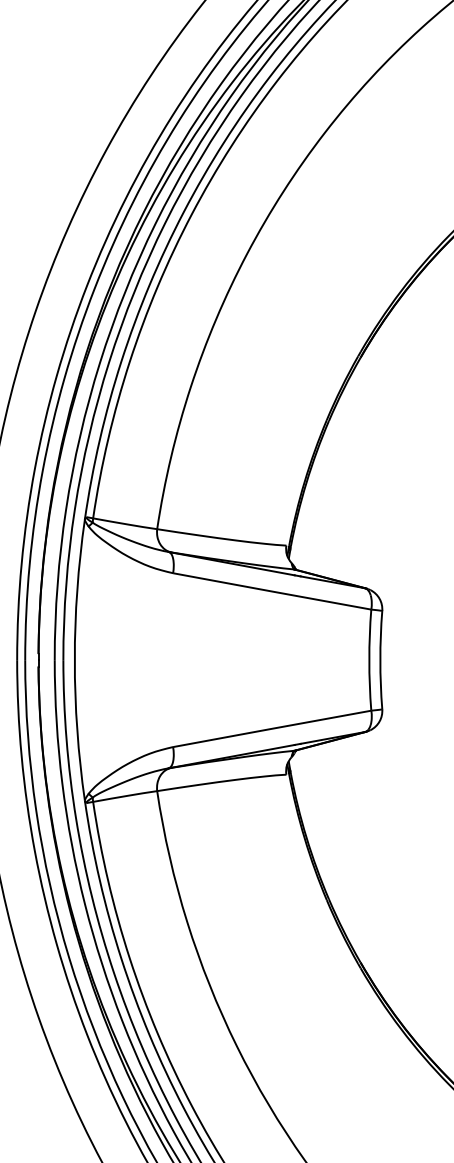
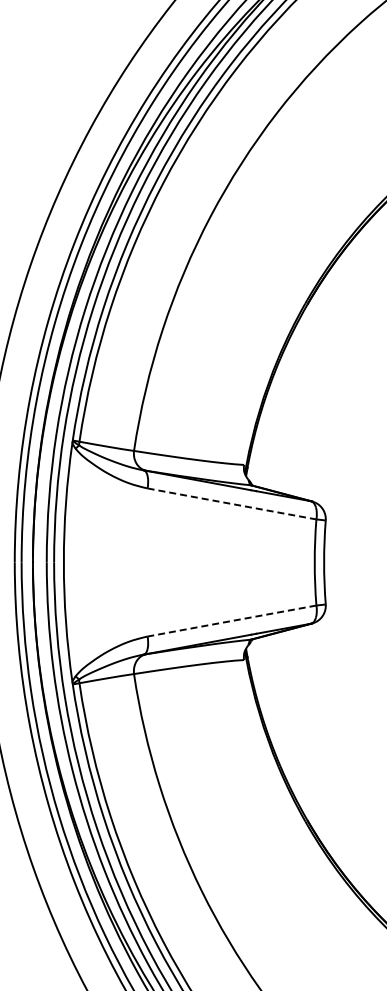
arc: (272, 592) -> (232, 504), solid -> dashed
arc: (272, 728) -> (232, 620), solid -> dashed

